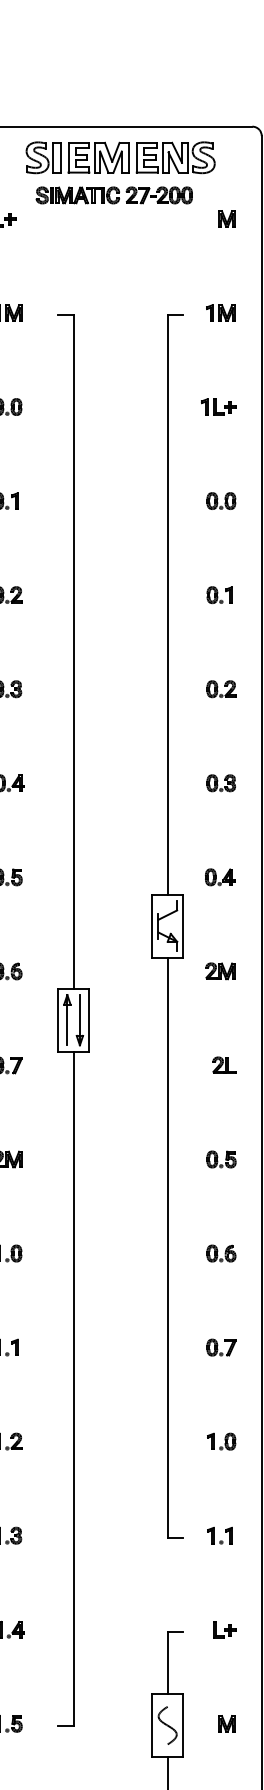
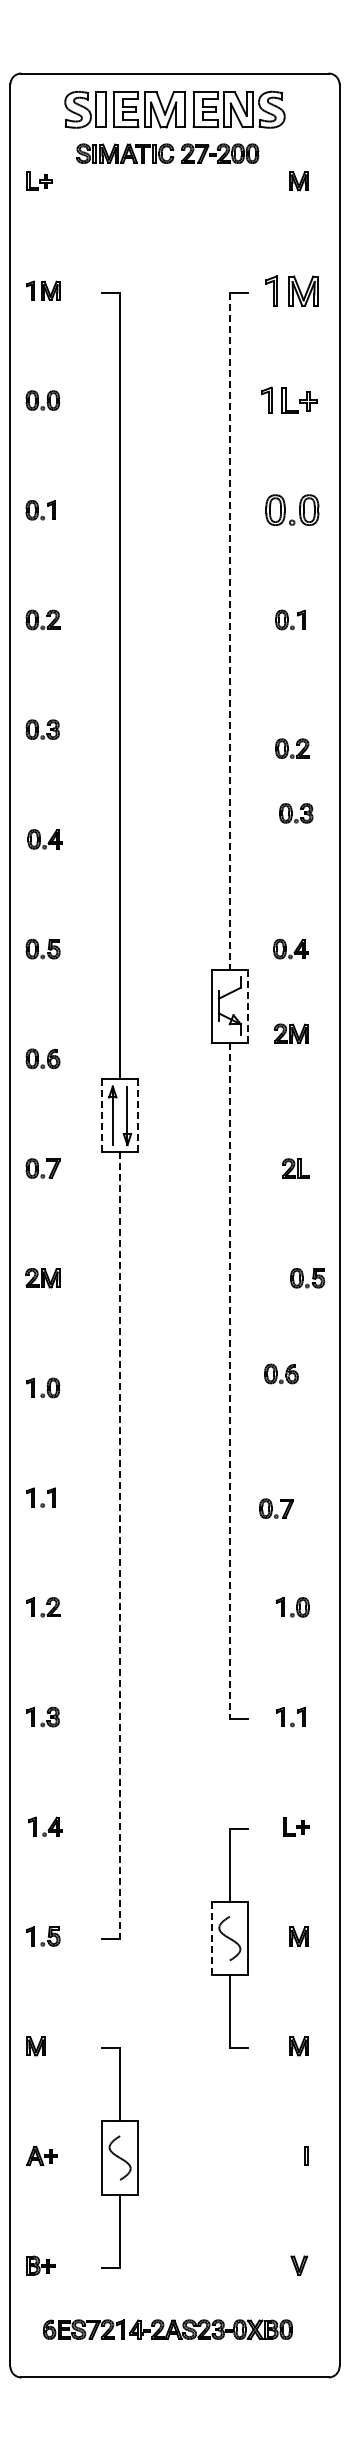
part: (220, 312) -> (291, 290), size x1.6
part: (217, 406) -> (288, 400), size x1.4
part: (221, 501) -> (292, 510), size x1.6
line: (167, 605) -> (229, 631), solid -> dashed
part: (221, 689) -> (292, 748), moved
part: (221, 783) -> (296, 813), moved
line: (183, 926) -> (248, 1006), solid -> dashed
part: (219, 971) -> (290, 1033), moved
line: (57, 1019) -> (101, 1115), solid -> dashed
line: (89, 1019) -> (138, 1115), solid -> dashed
part: (221, 1159) -> (307, 1278), moved
line: (167, 1248) -> (229, 1381), solid -> dashed
part: (221, 1253) -> (281, 1373), moved
part: (221, 1347) -> (276, 1508), moved
line: (73, 1388) -> (120, 1545), solid -> dashed
line: (151, 1725) -> (211, 1938), solid -> dashed

